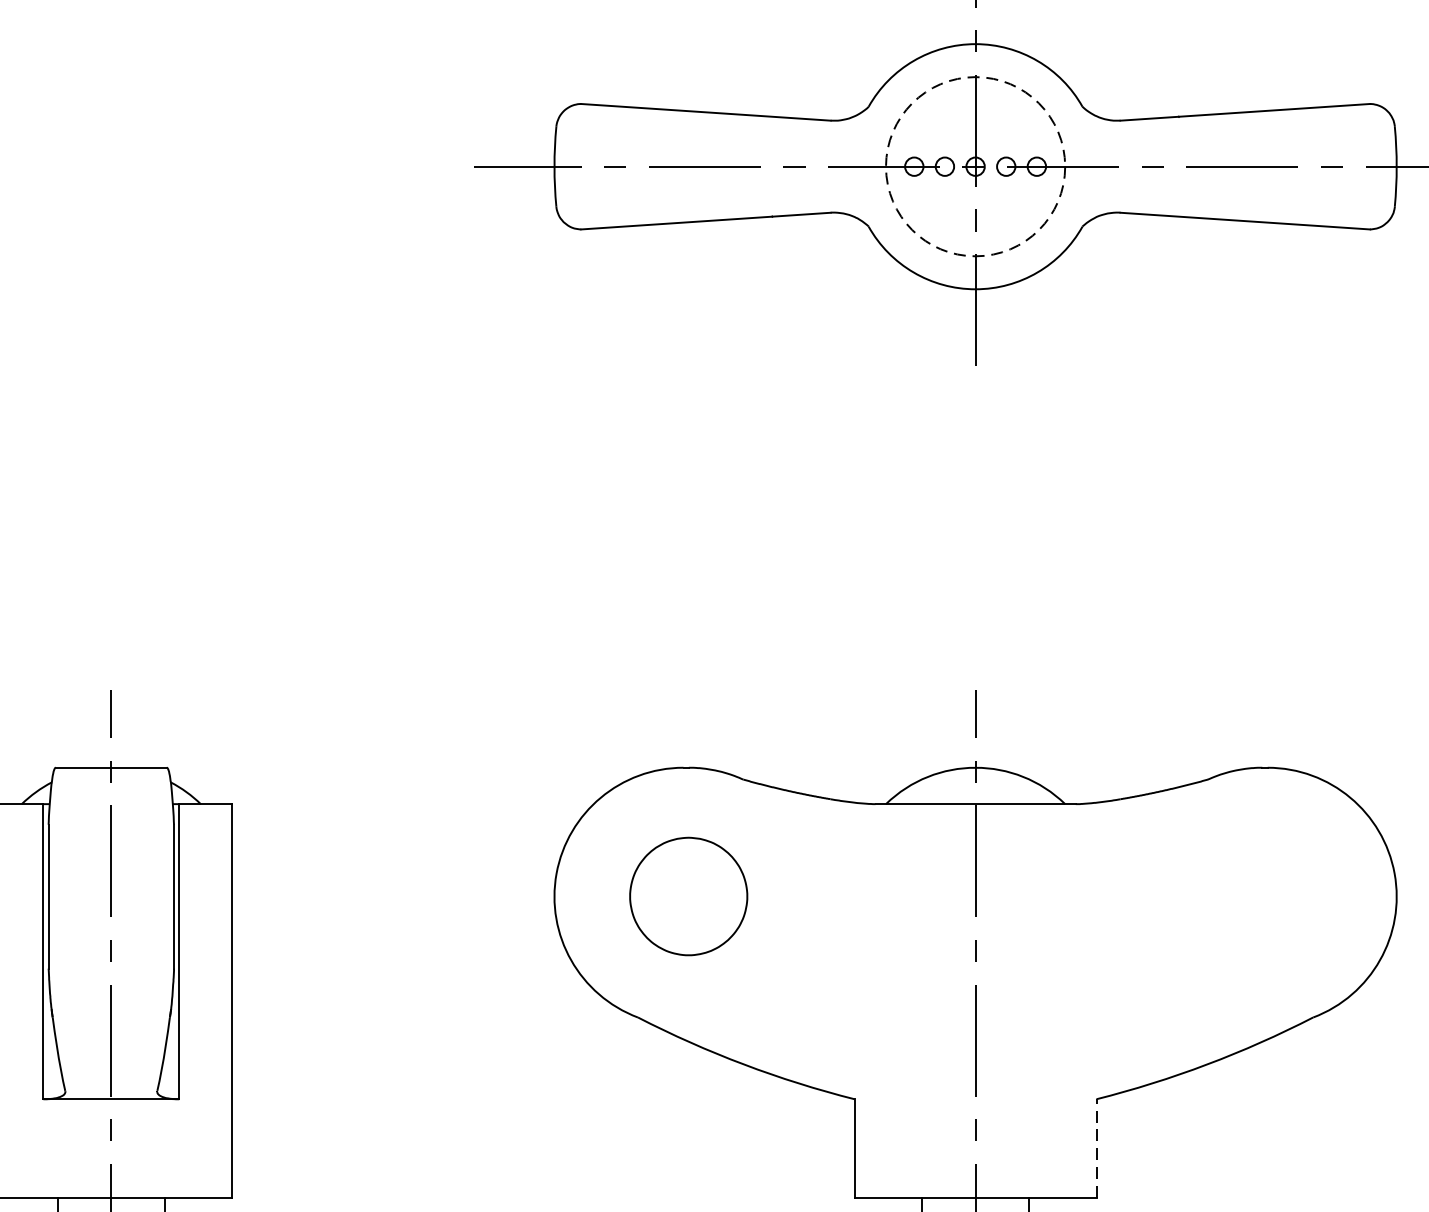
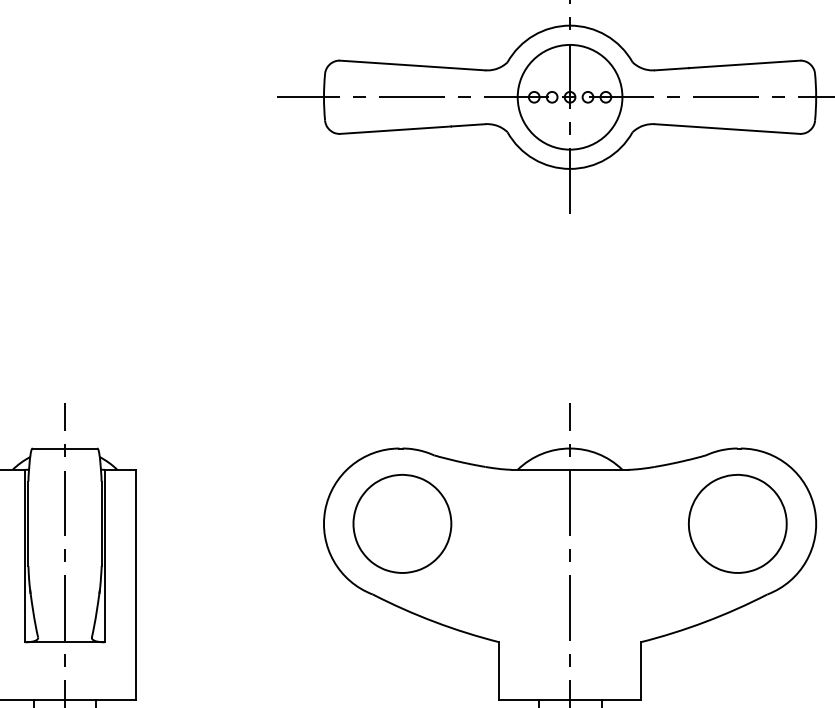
circle: (974, 165) -> (569, 96), dashed -> solid
part: (688, 896) -> (402, 523), size x1.43
part: (1262, 896) -> (737, 523), added
line: (1096, 1149) -> (640, 671), dashed -> solid

